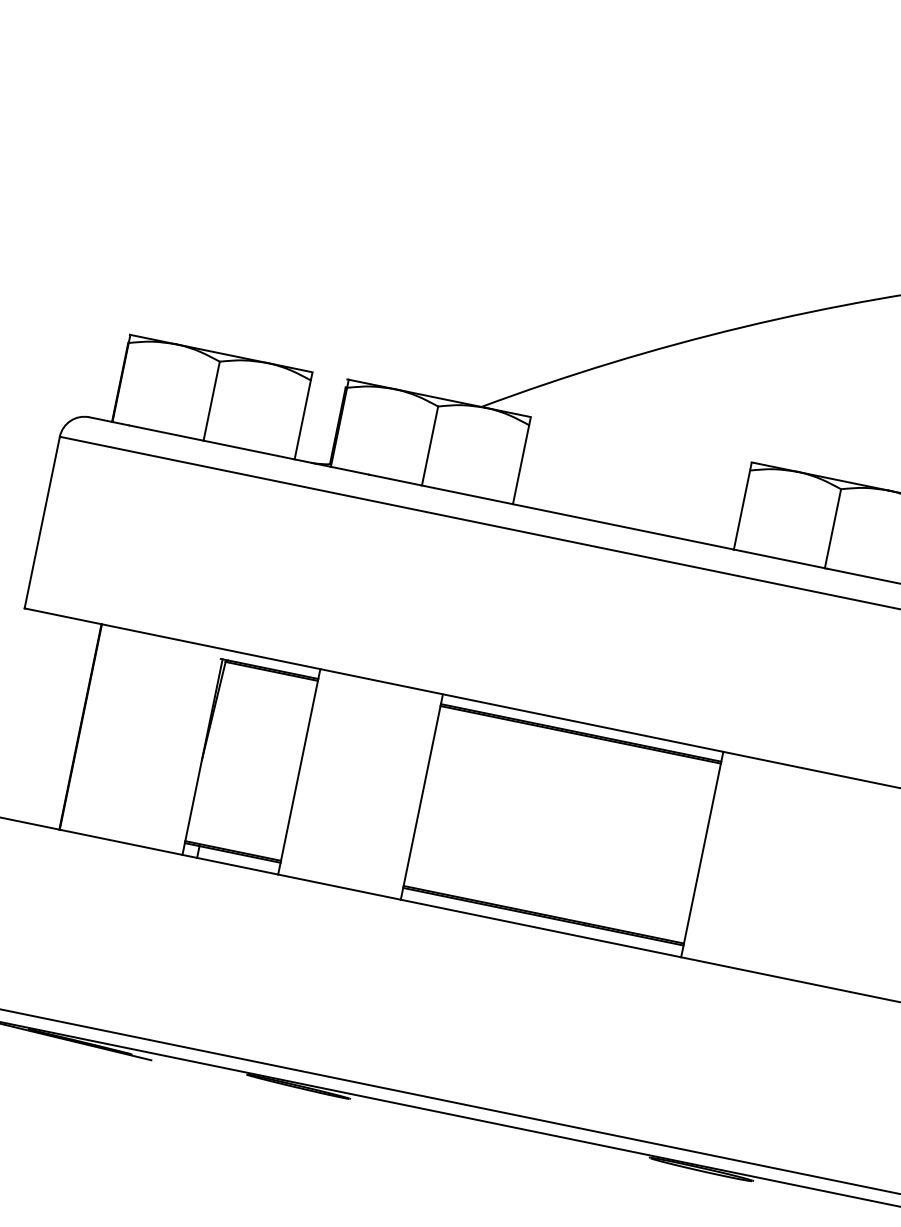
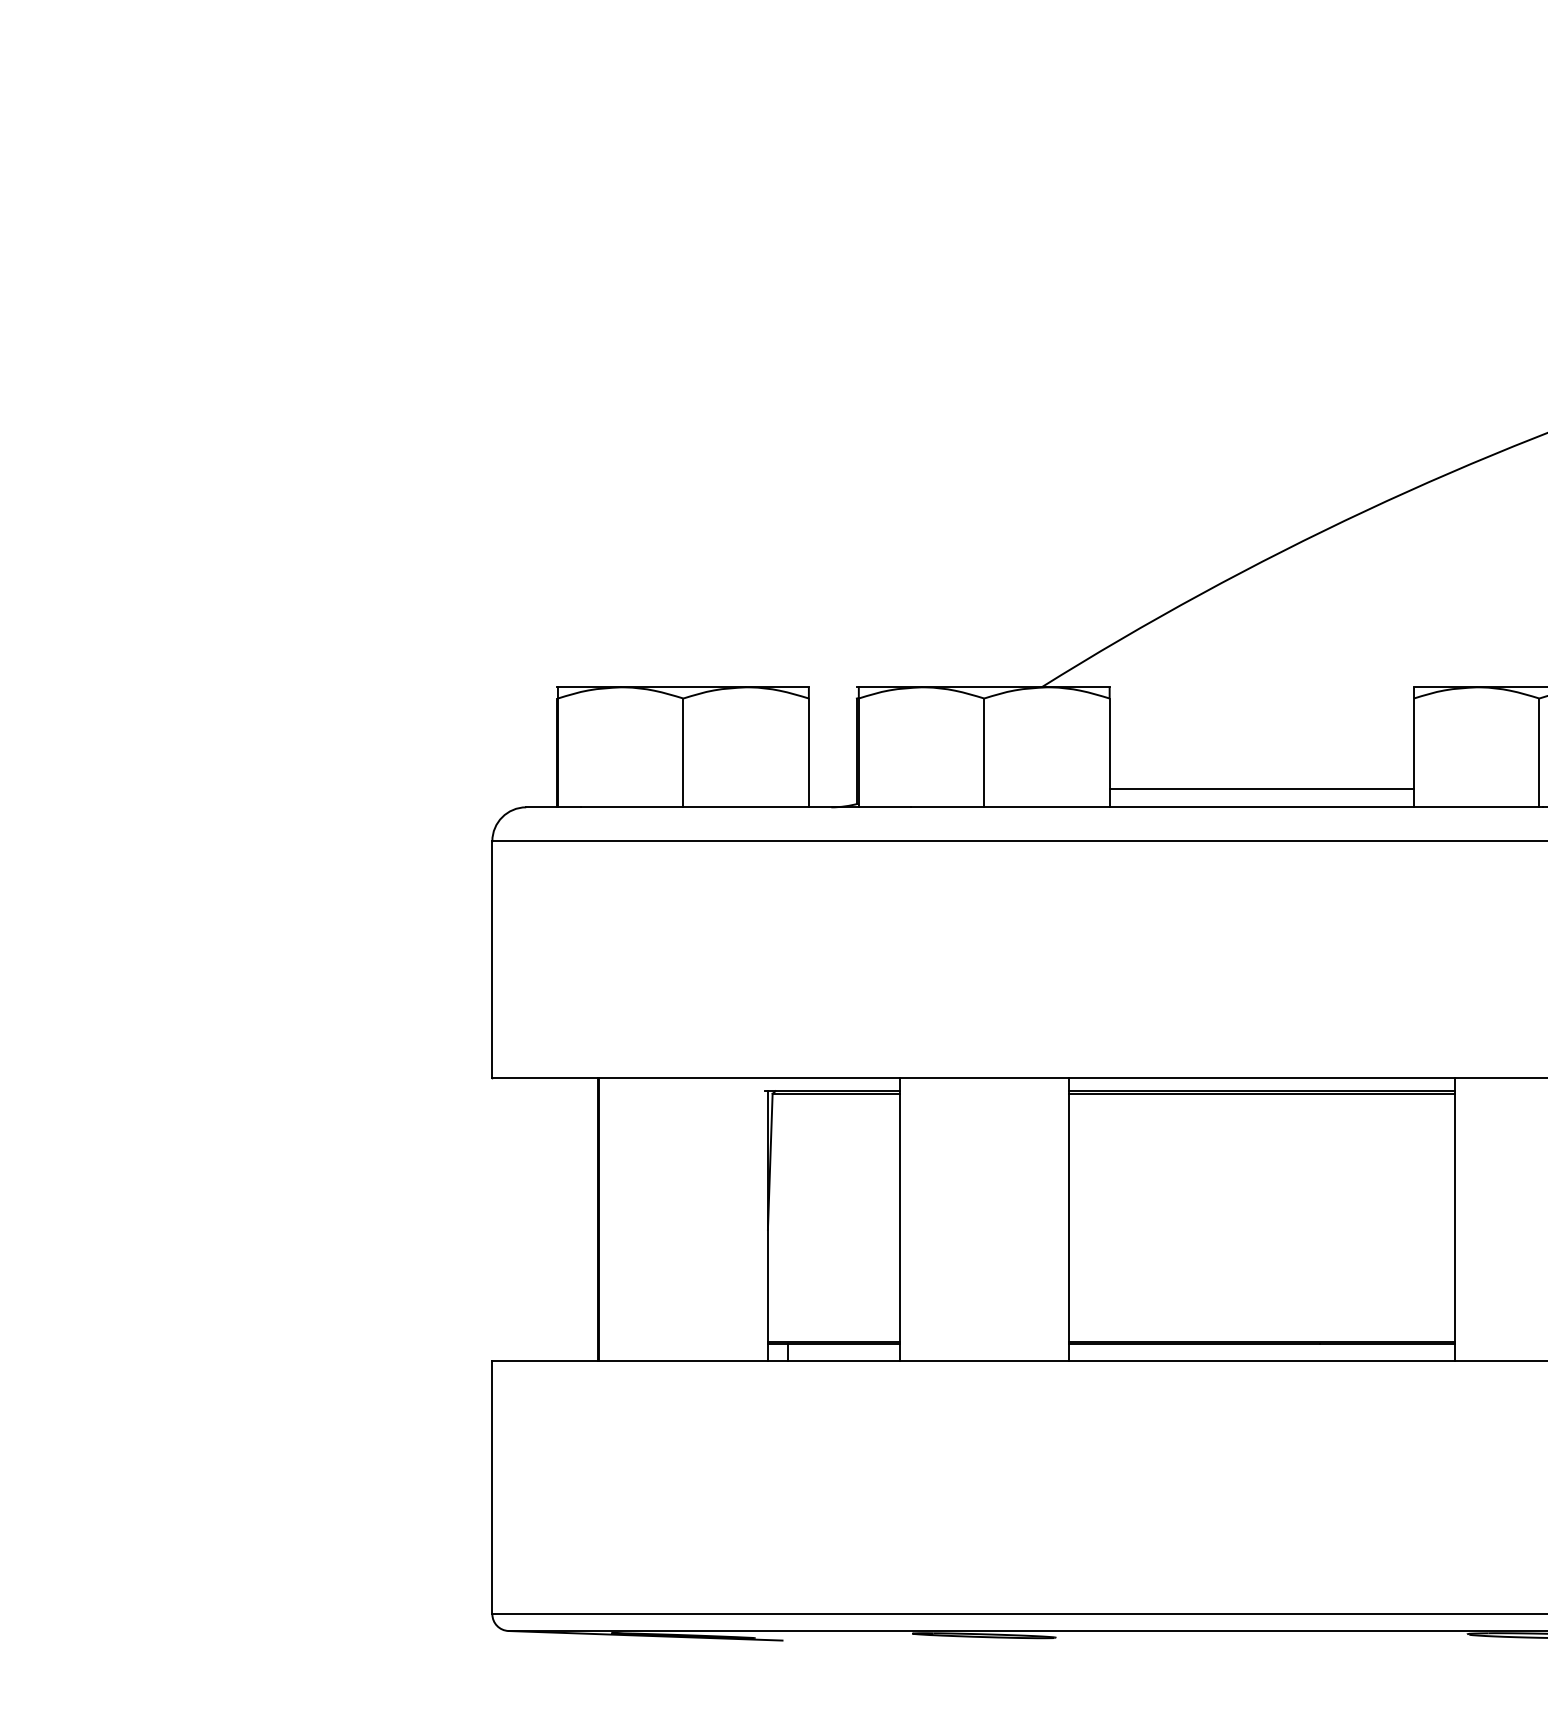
line: (626, 513) -> (1261, 788), added

